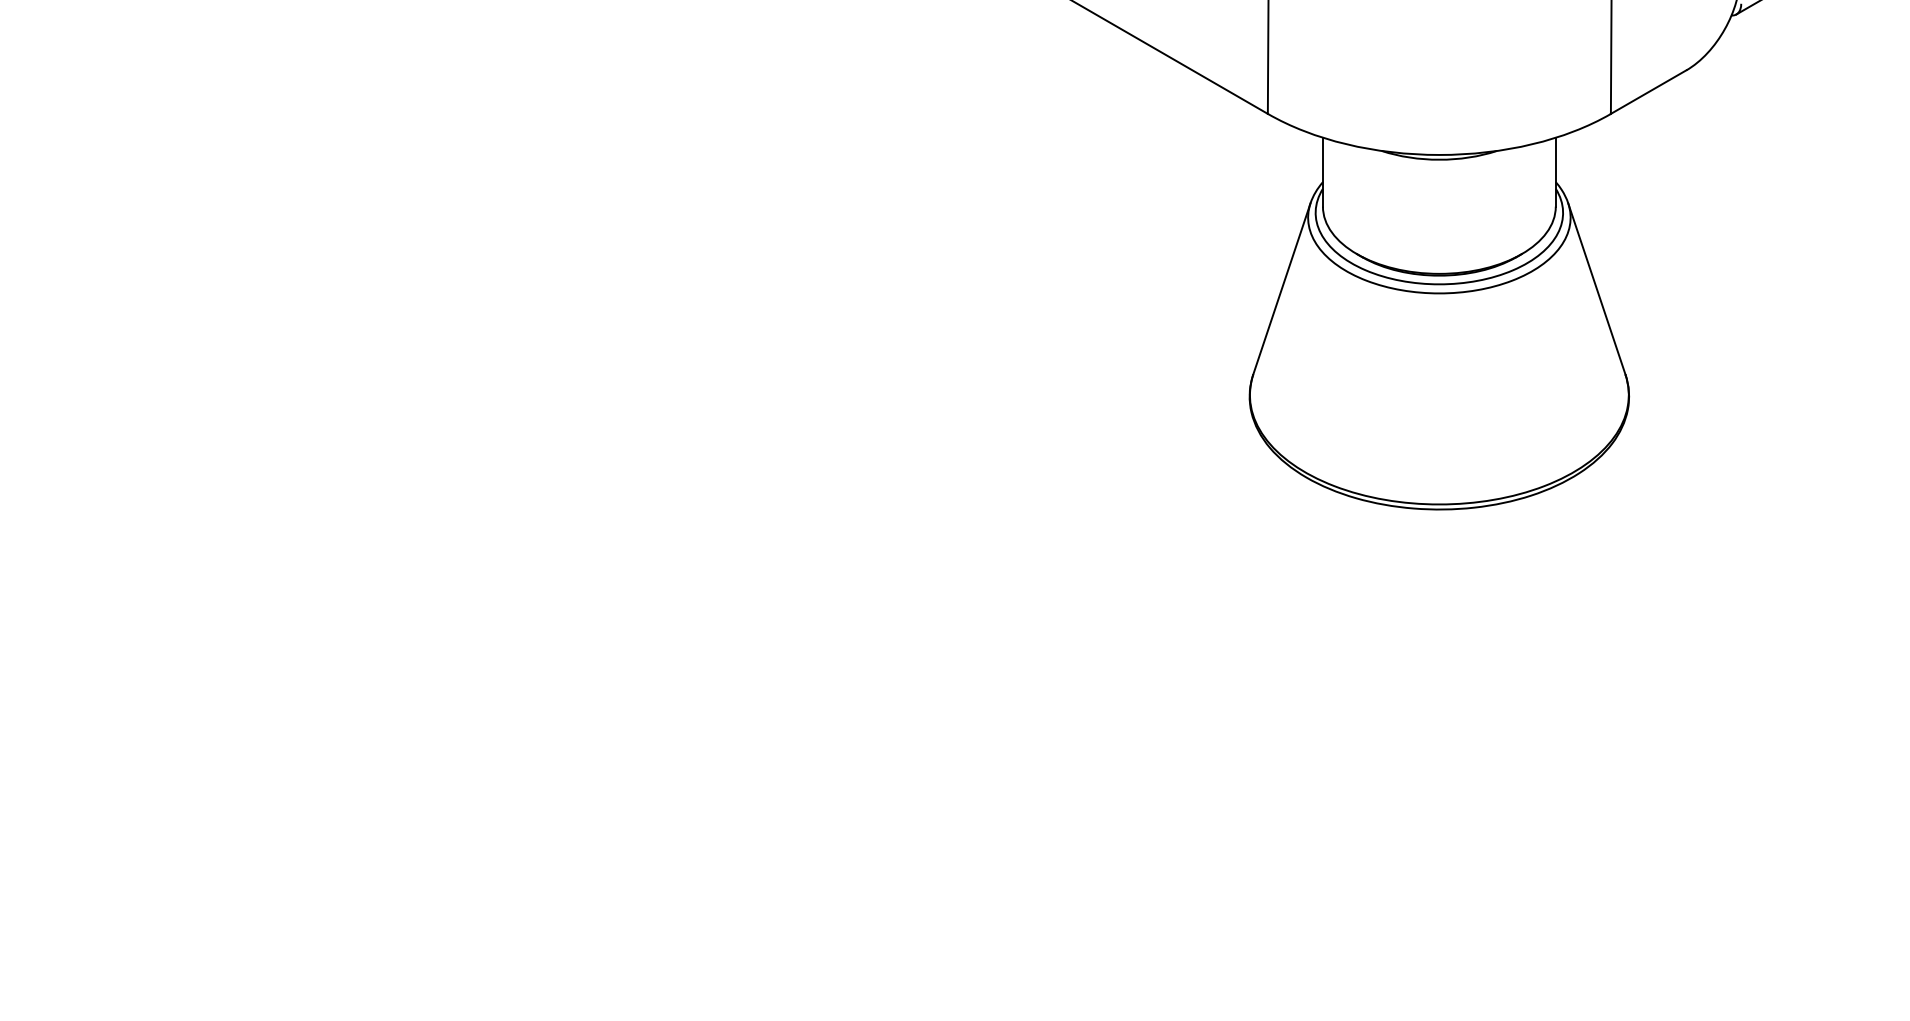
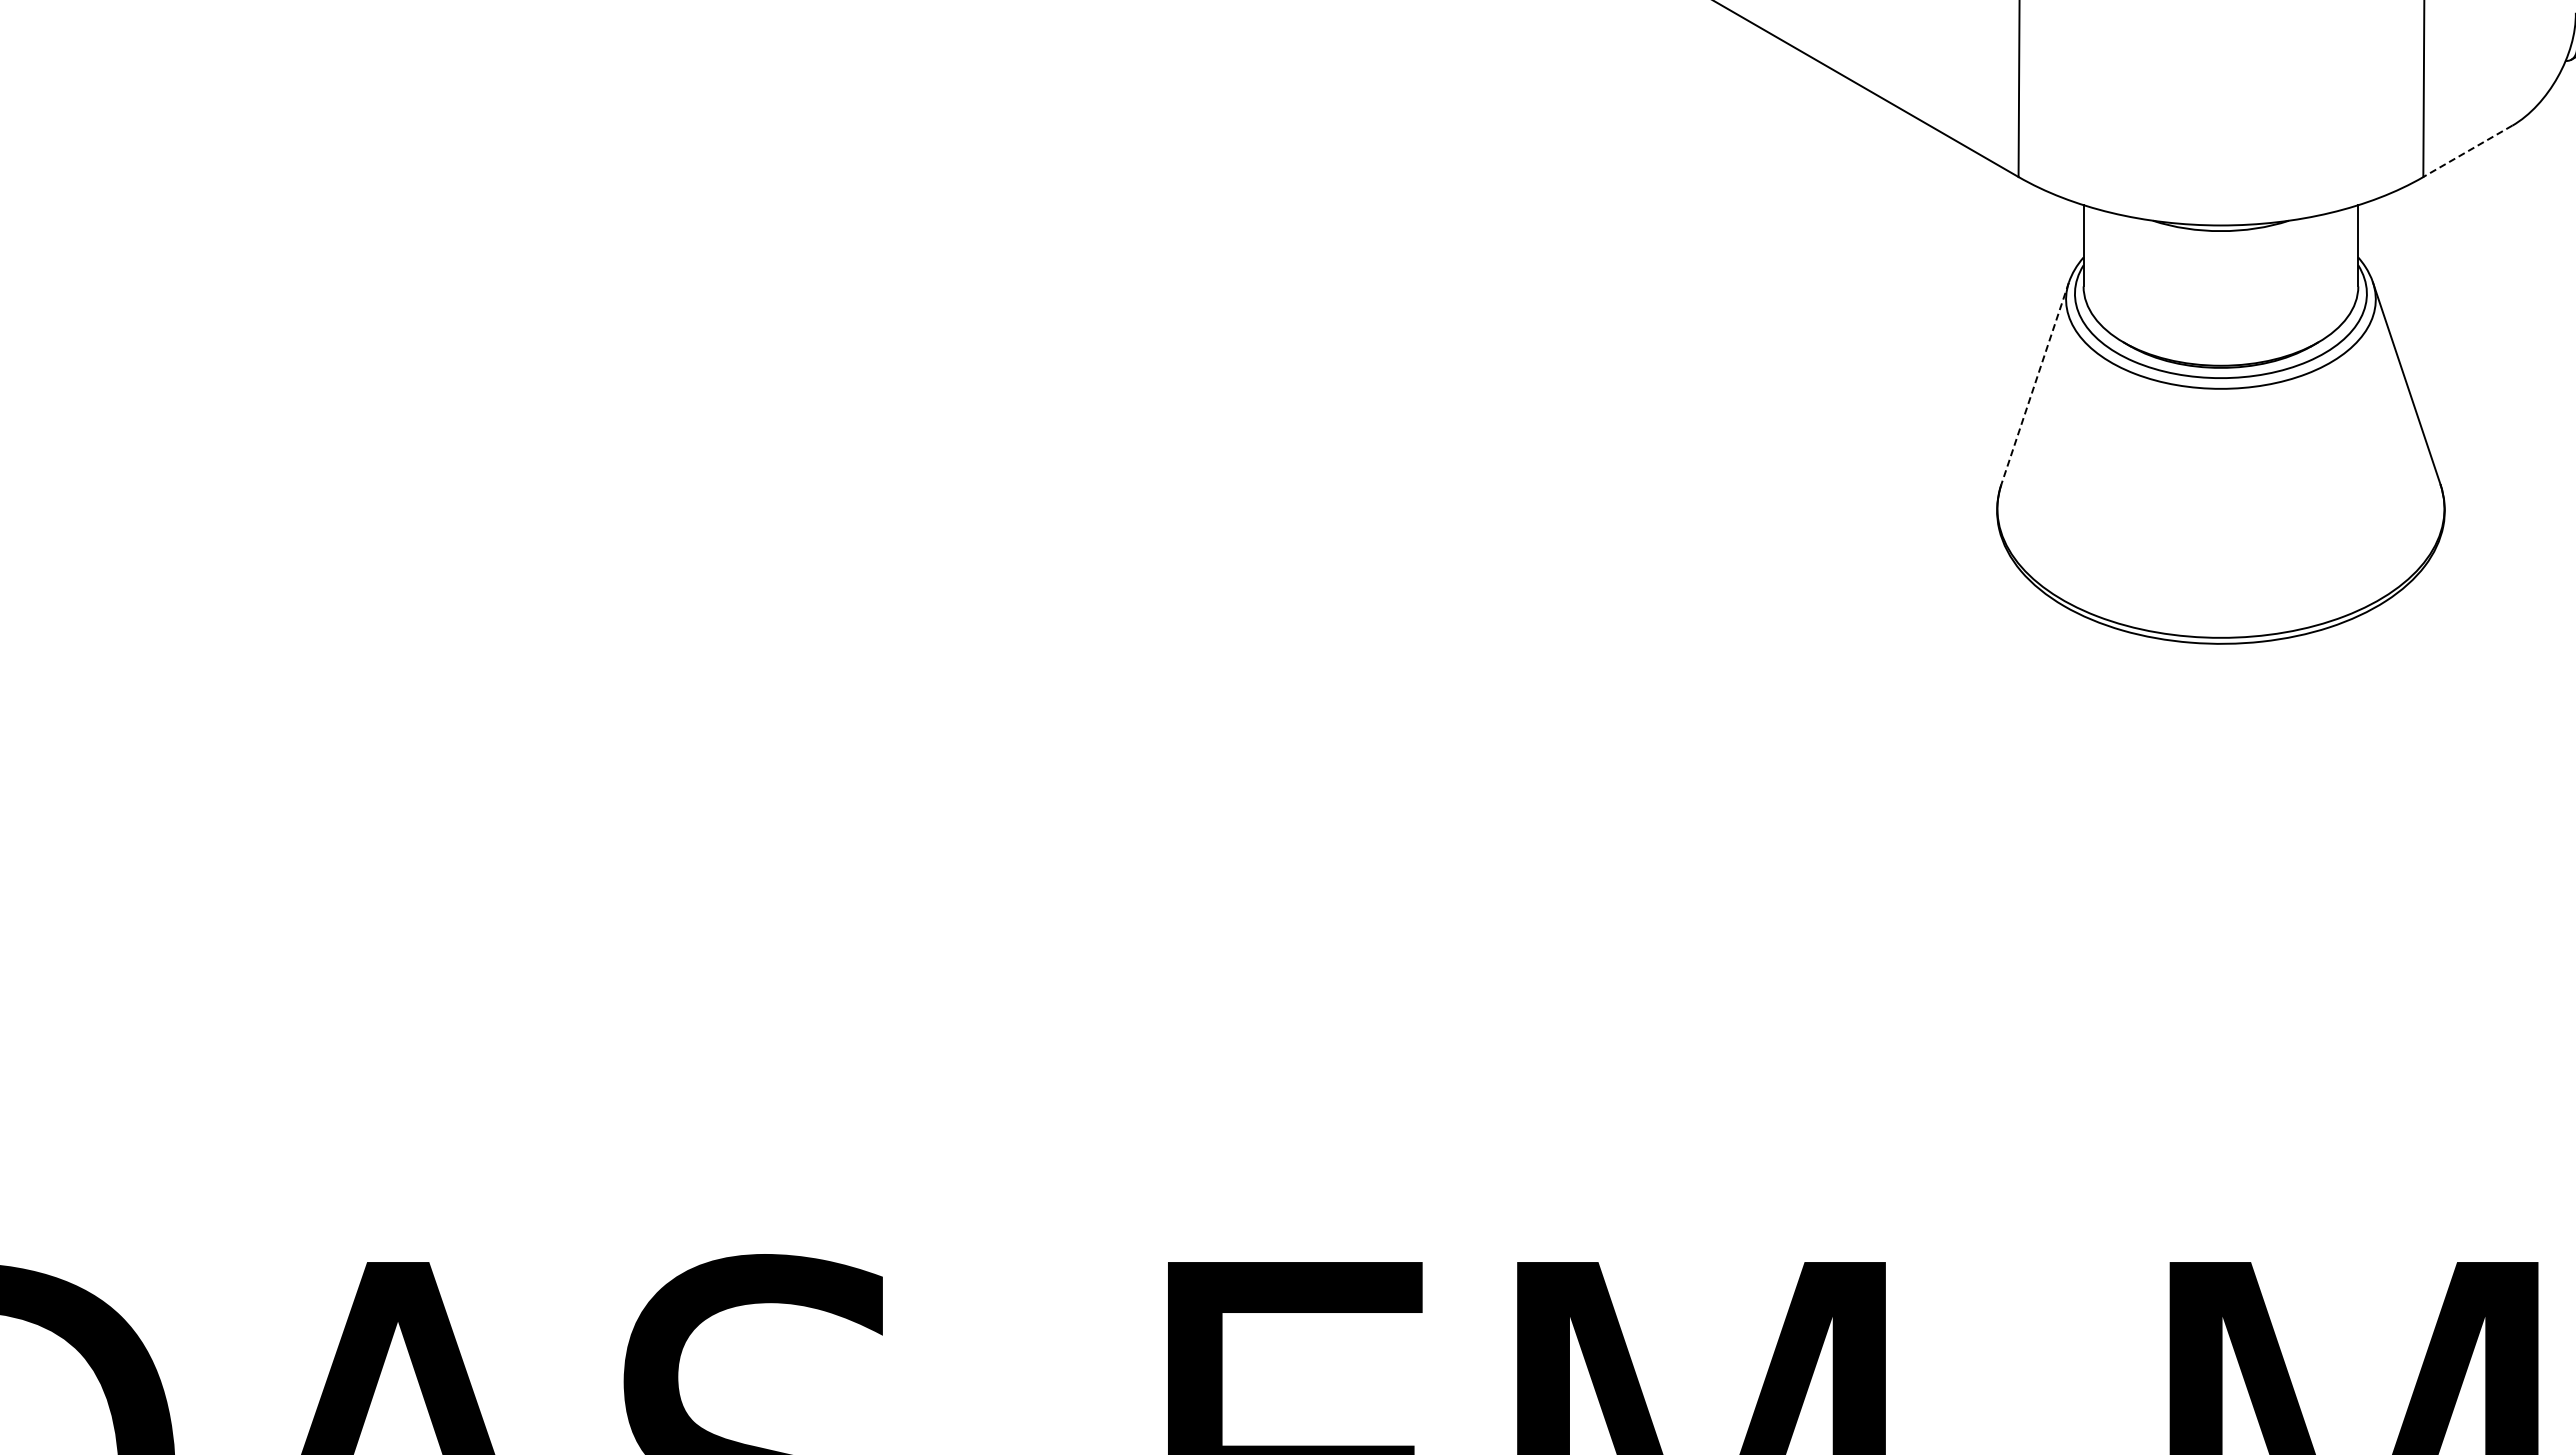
line: (1648, 92) -> (2467, 151), solid -> dashed
line: (1282, 288) -> (2035, 383), solid -> dashed

